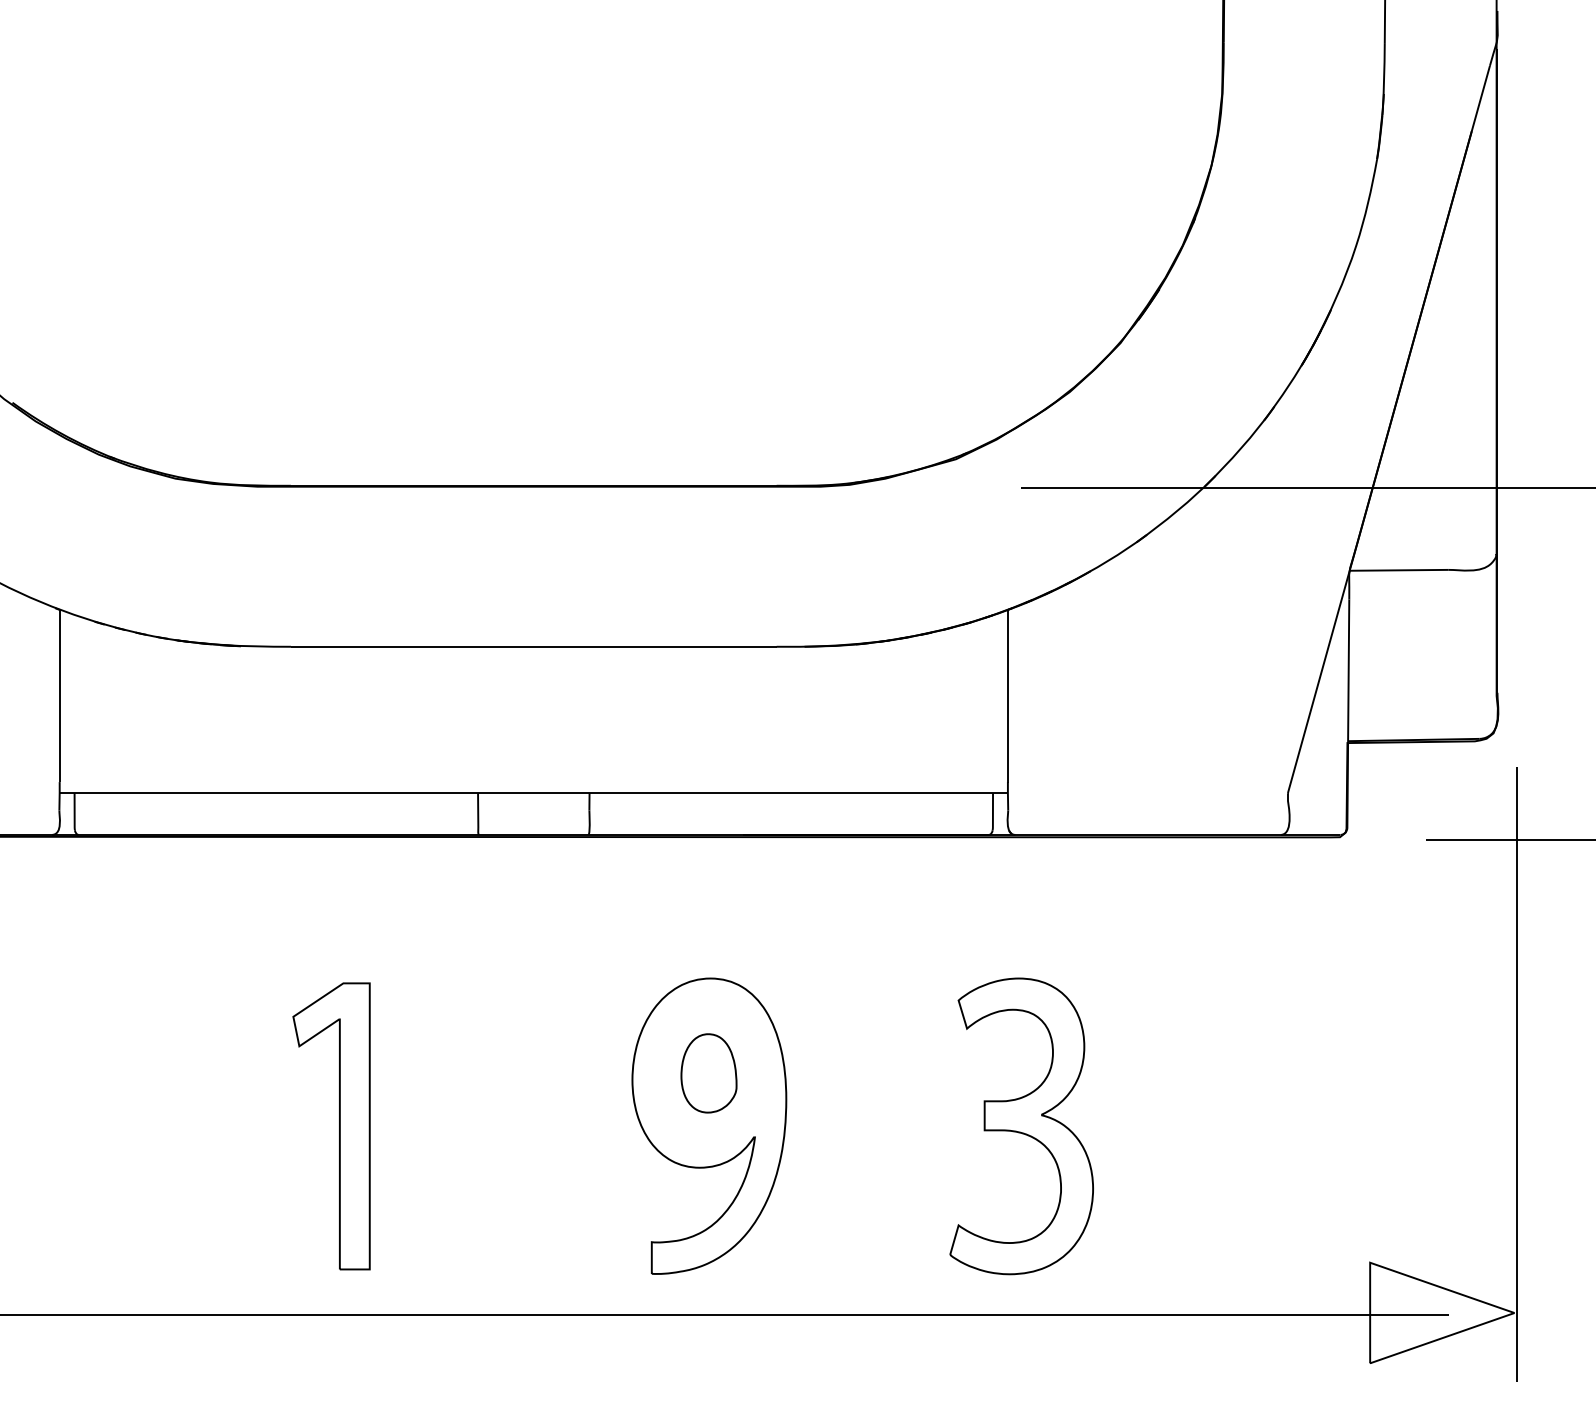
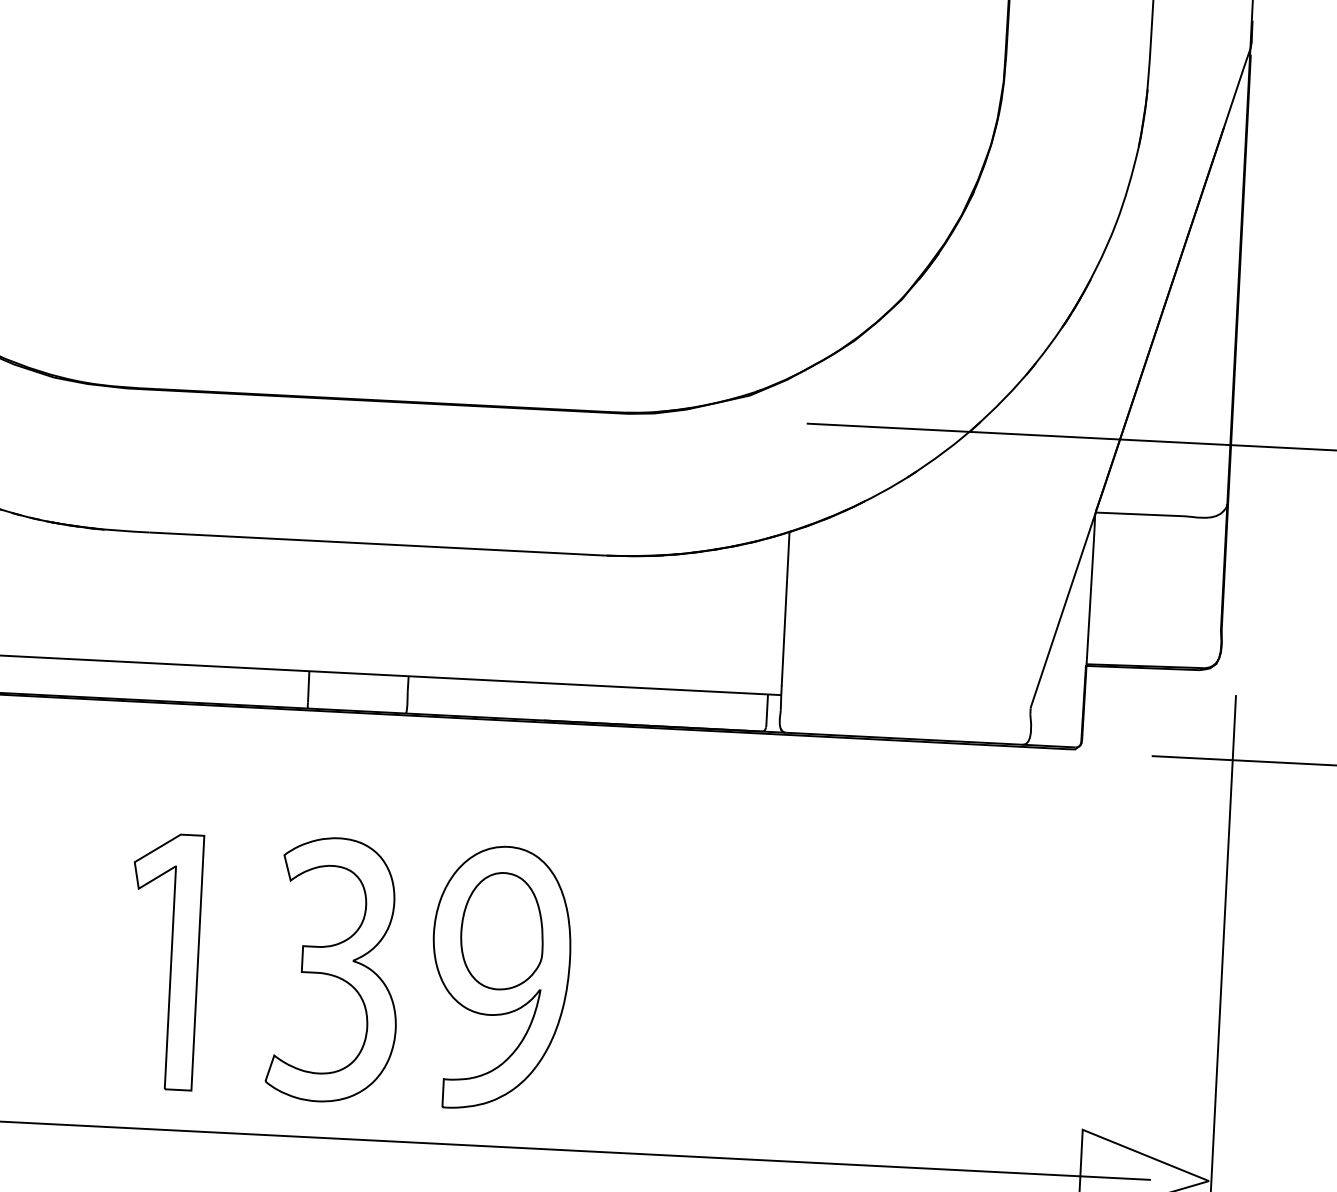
part: (708, 1073) -> (501, 931), size x1.67
part: (1021, 1126) -> (334, 970), moved

